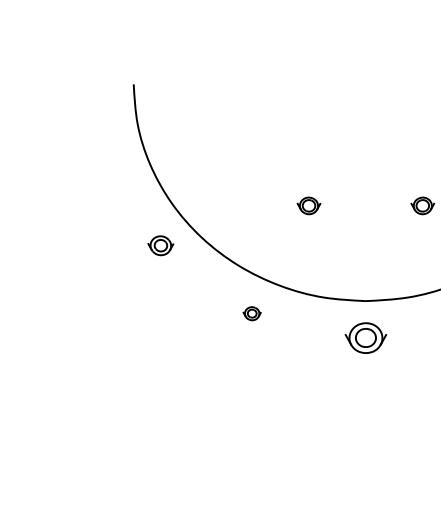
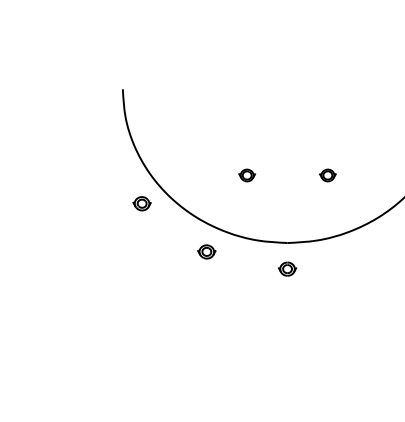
part: (251, 313) -> (206, 251), size x1.43
part: (365, 337) -> (287, 268), size x0.62

